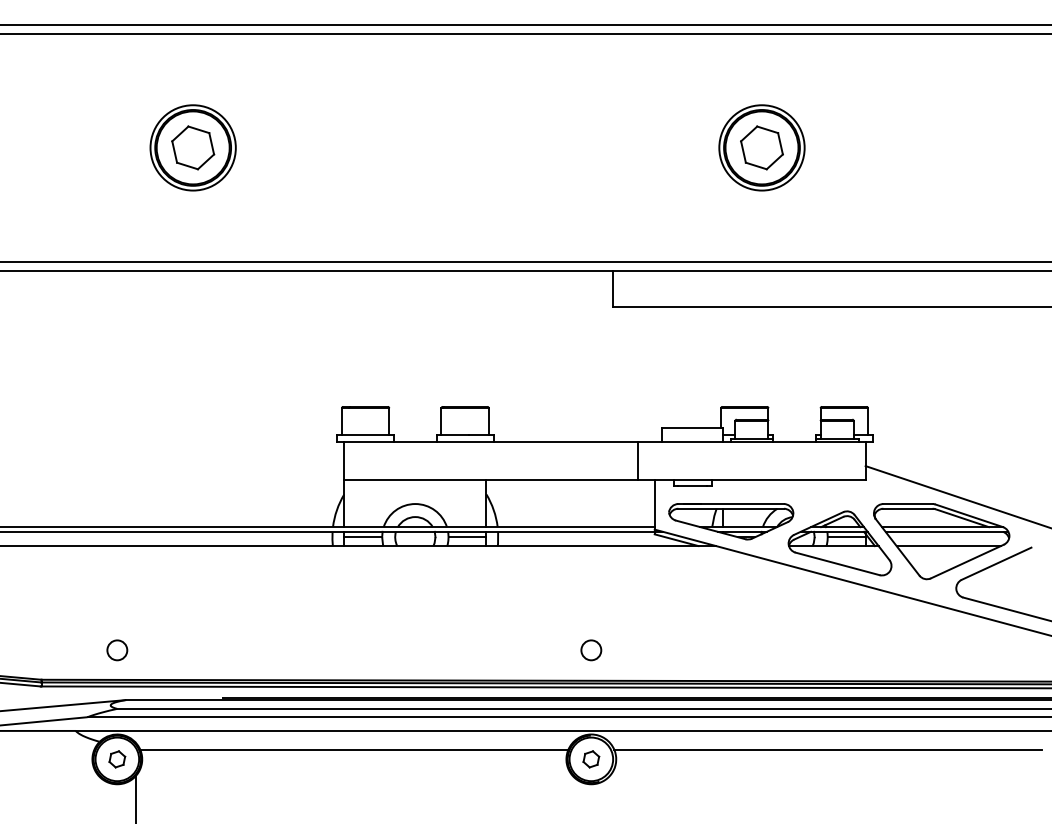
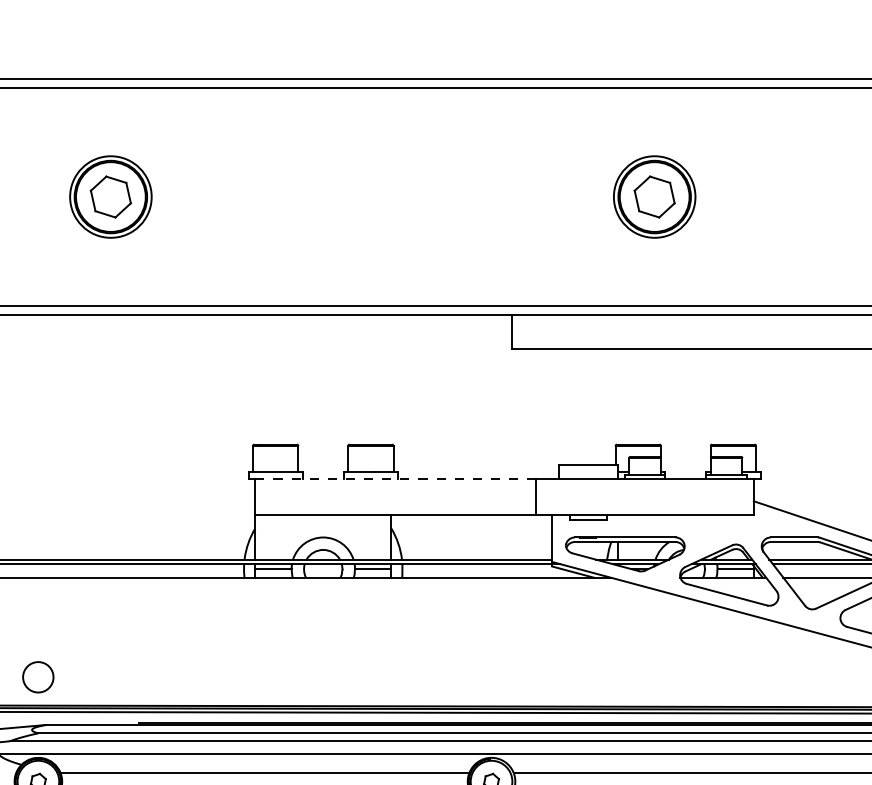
line: (491, 442) -> (396, 478), solid -> dashed
circle: (117, 650) -> (38, 677), size x1.6
circle: (591, 650) -> (491, 677), removed

